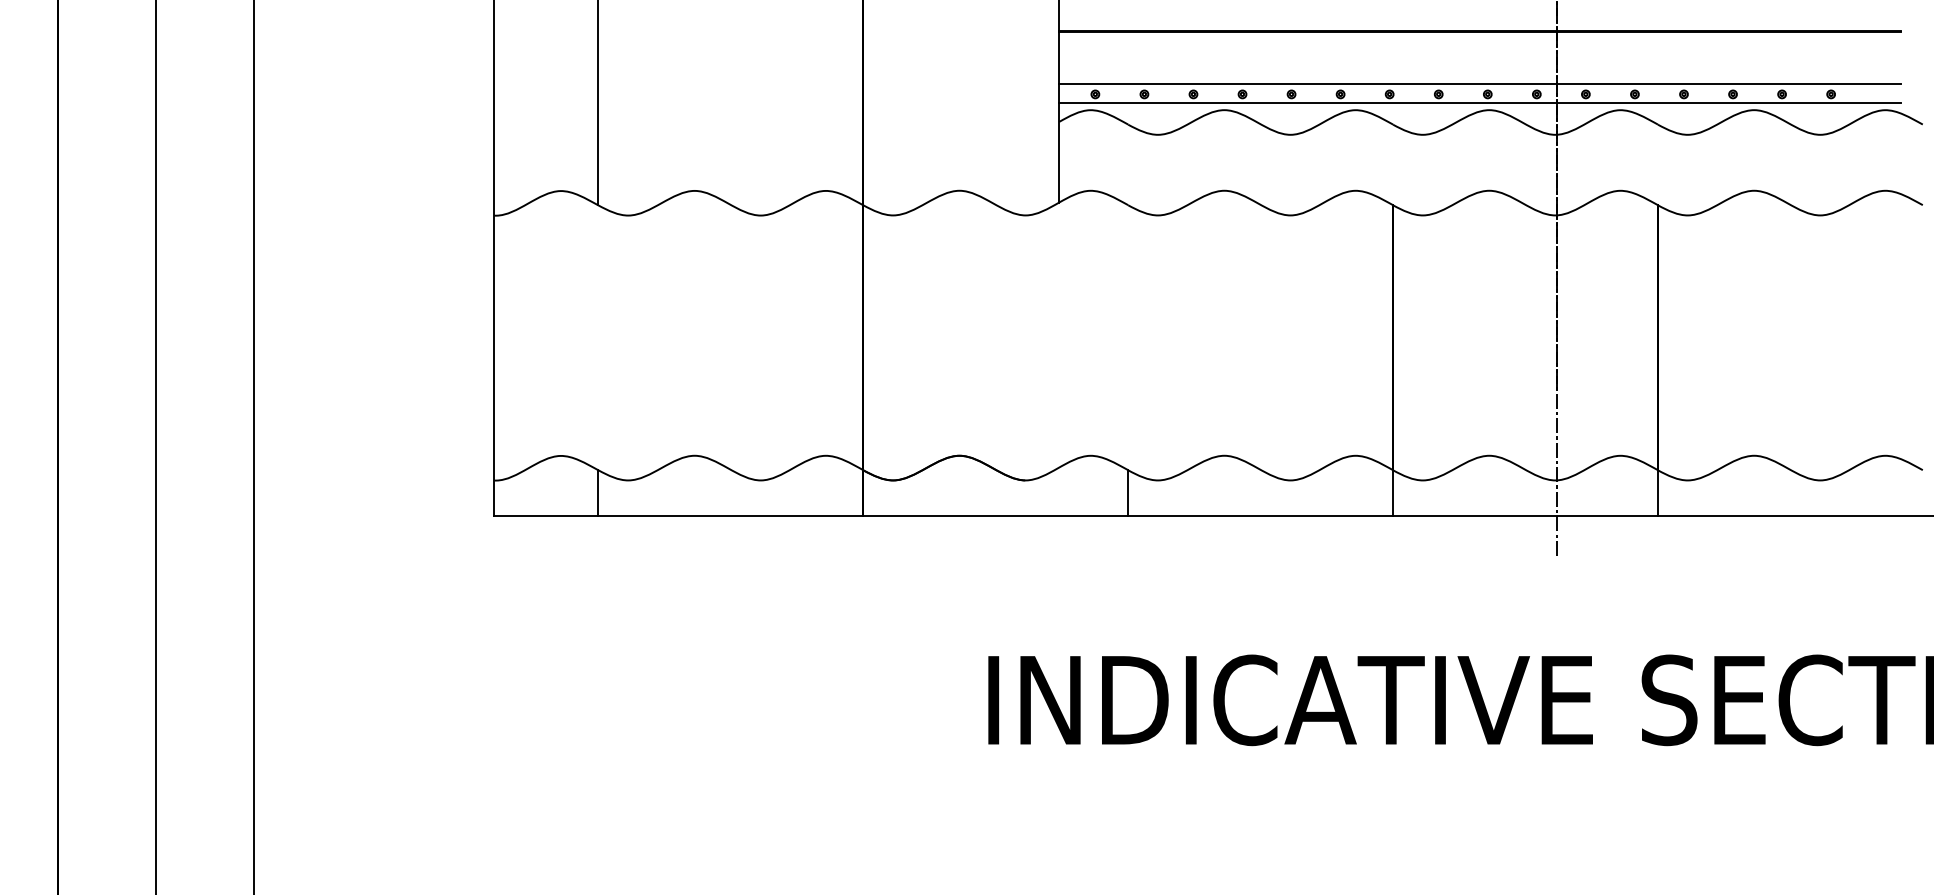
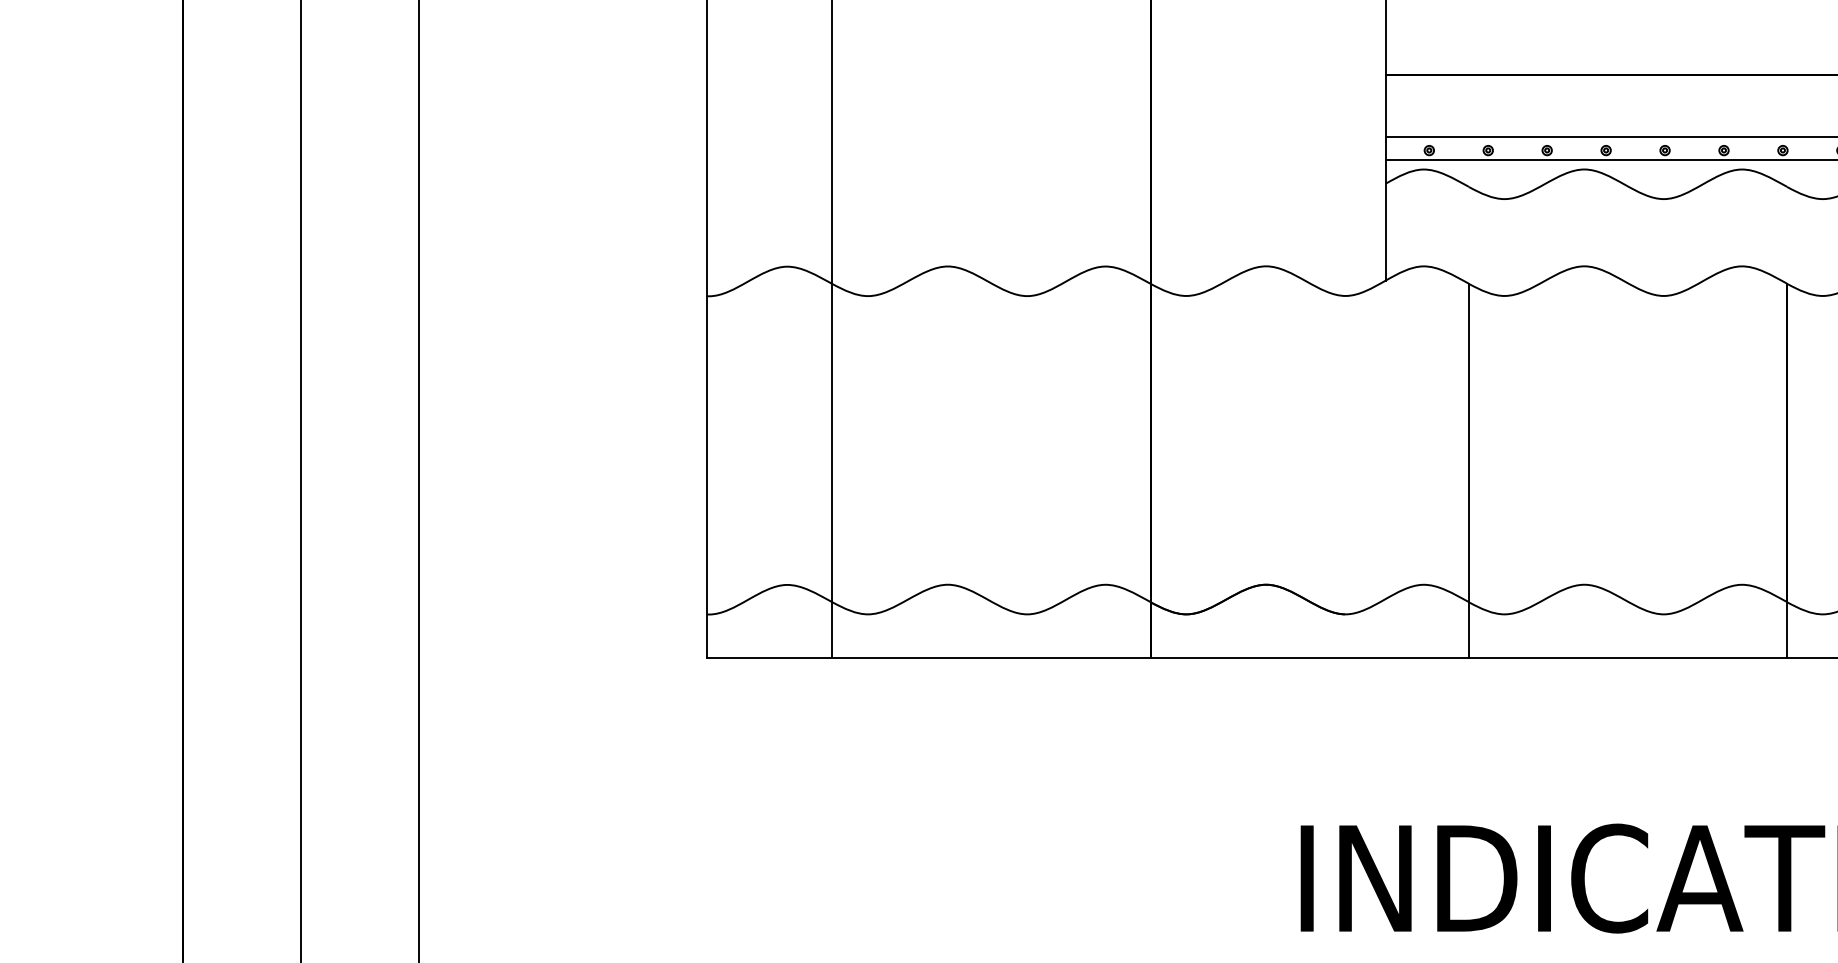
line: (598, 337) -> (832, 442), added
line: (1128, 337) -> (1469, 442), added

